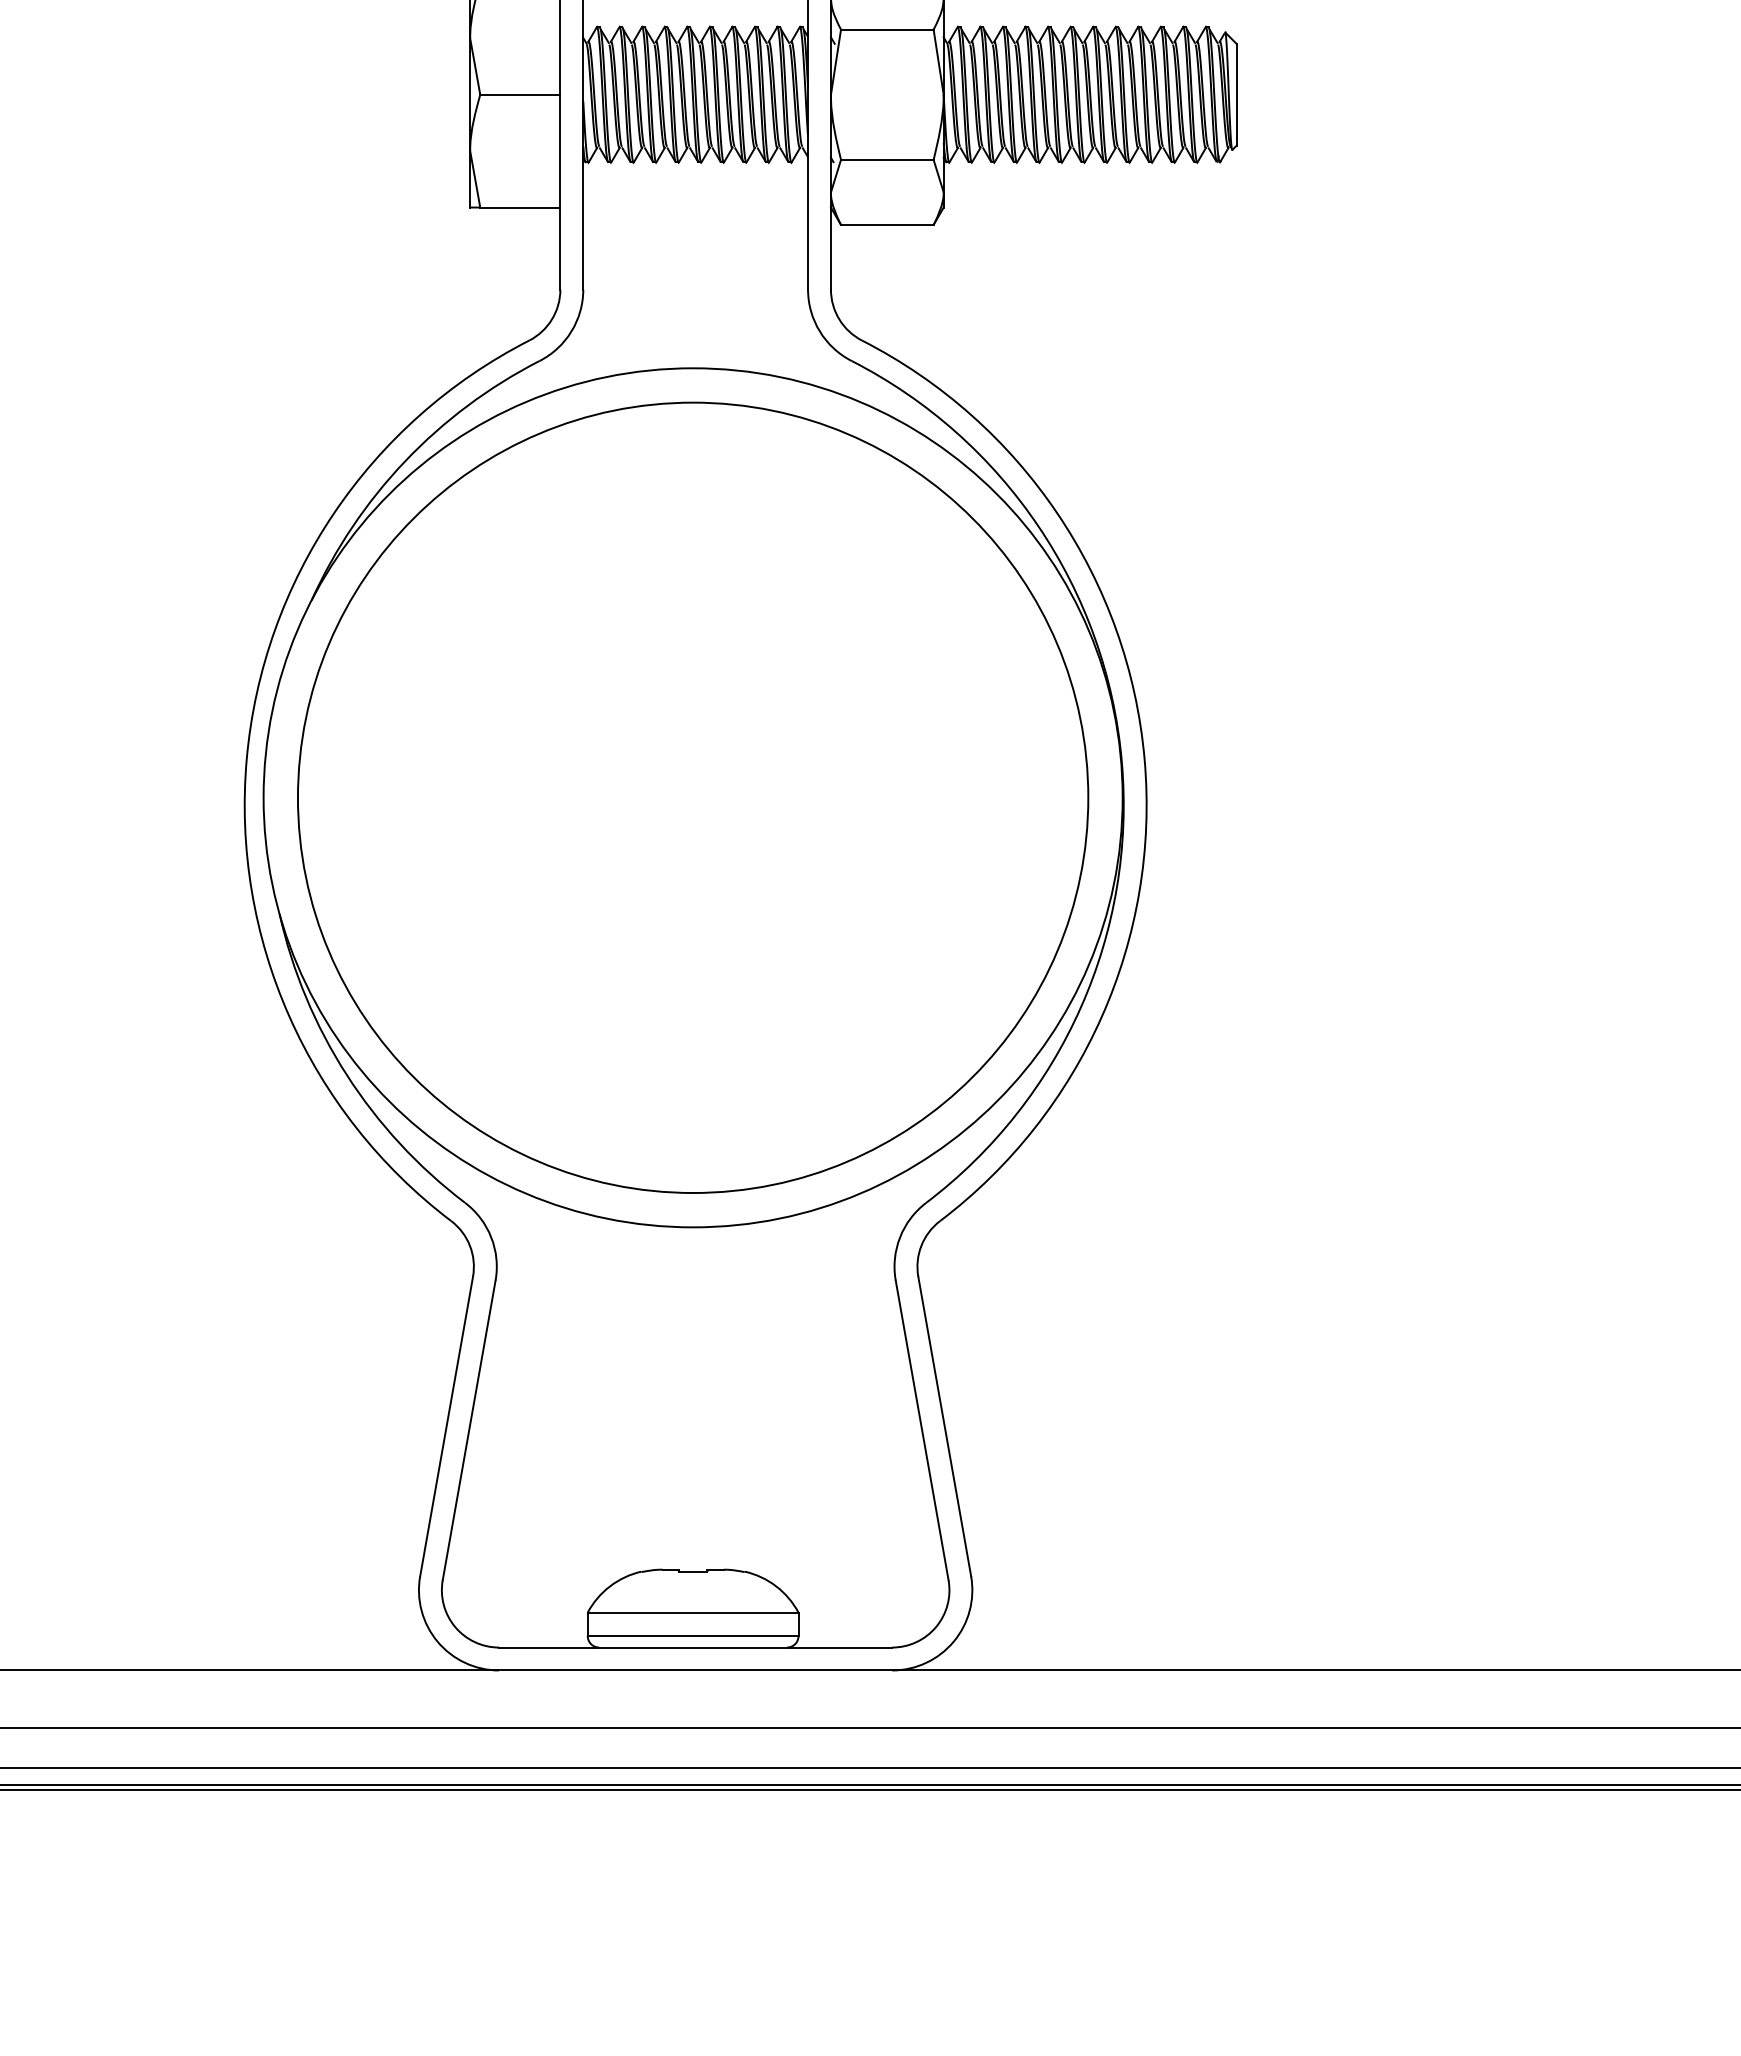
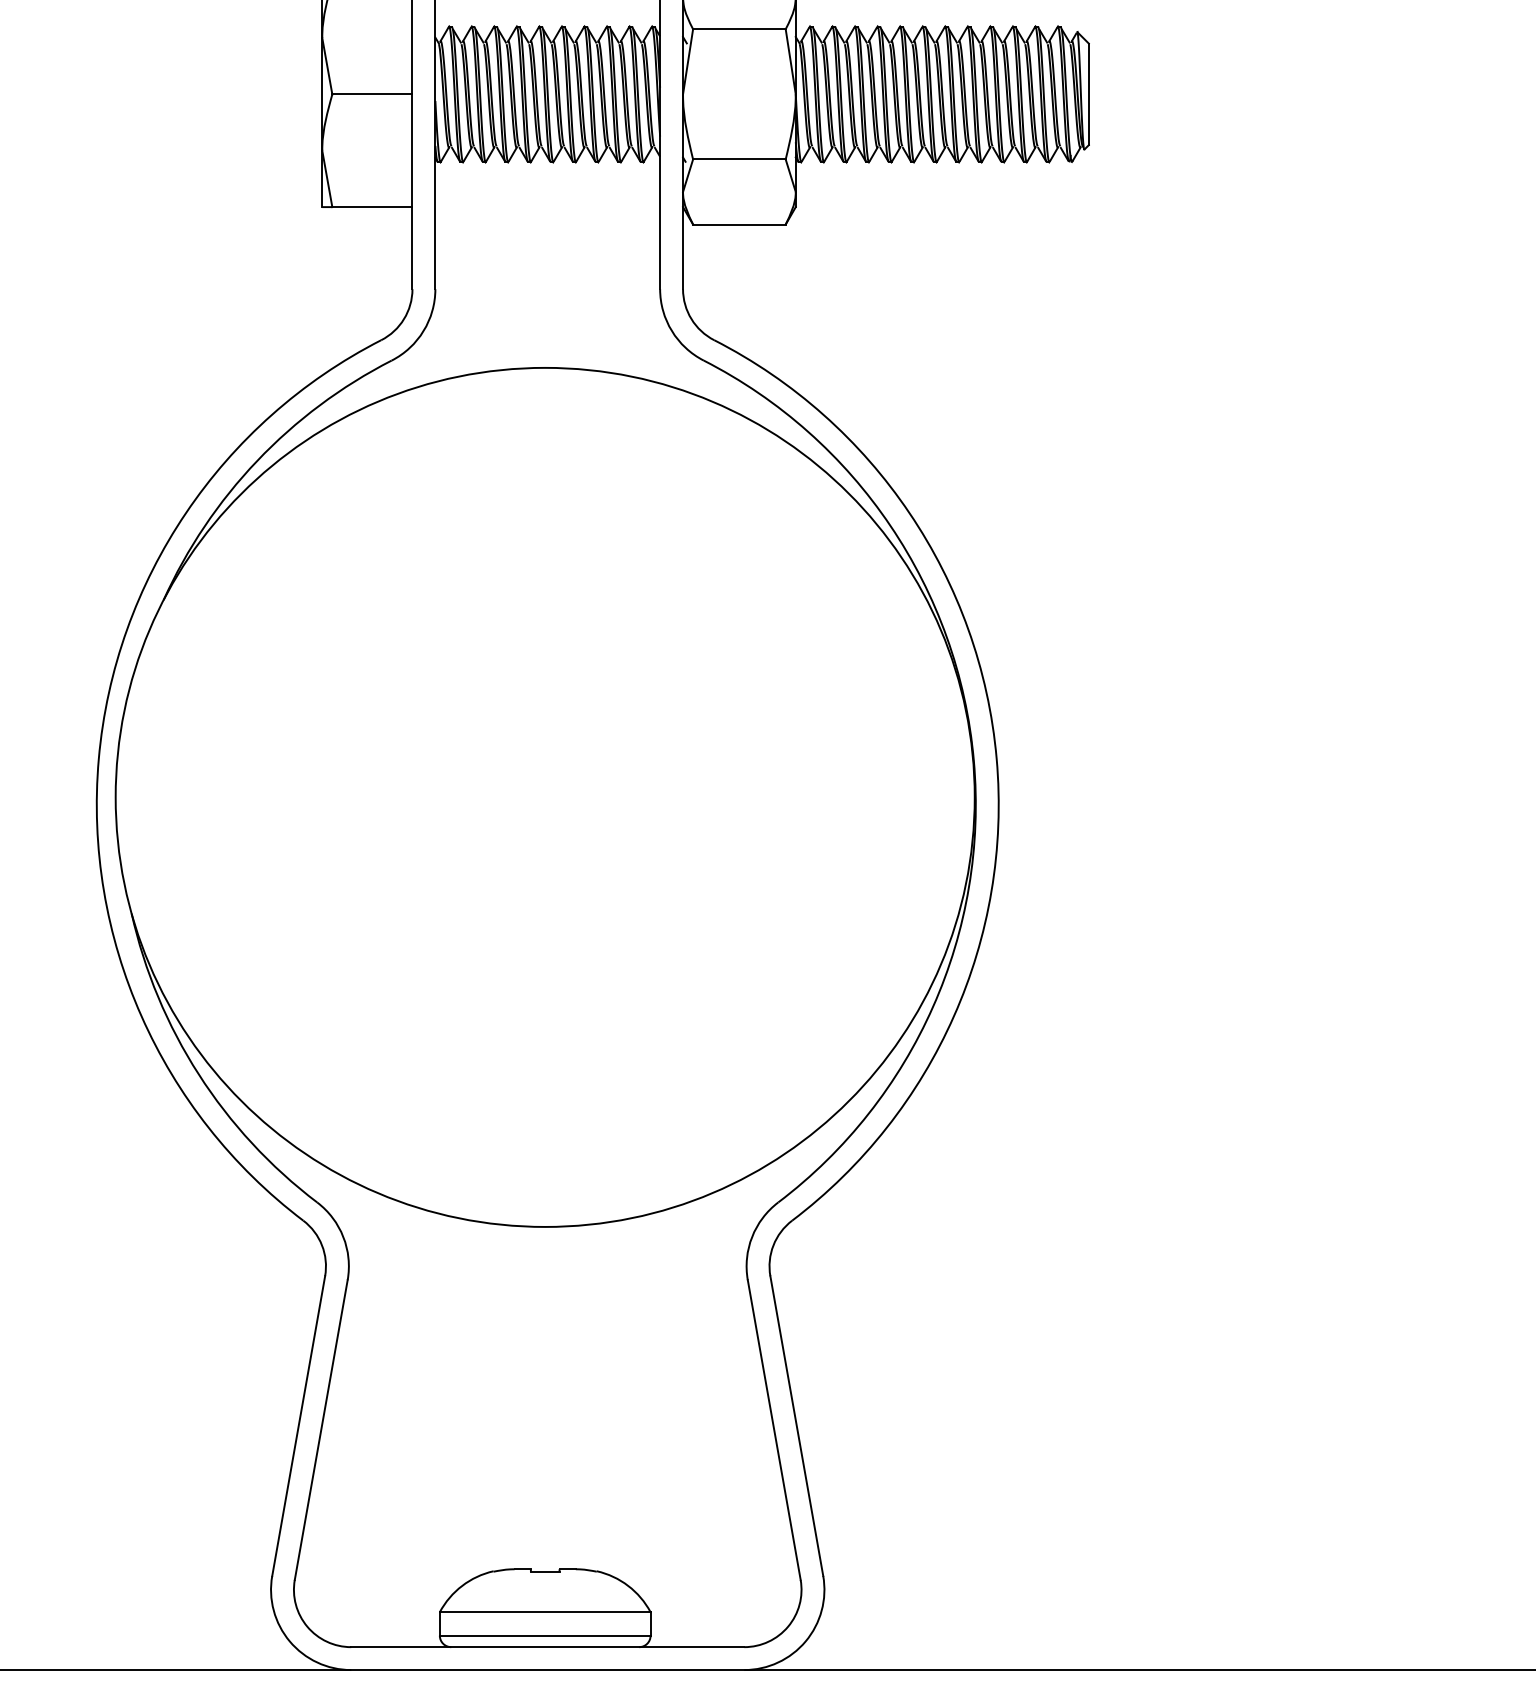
circle: (693, 797) -> (545, 797), removed

